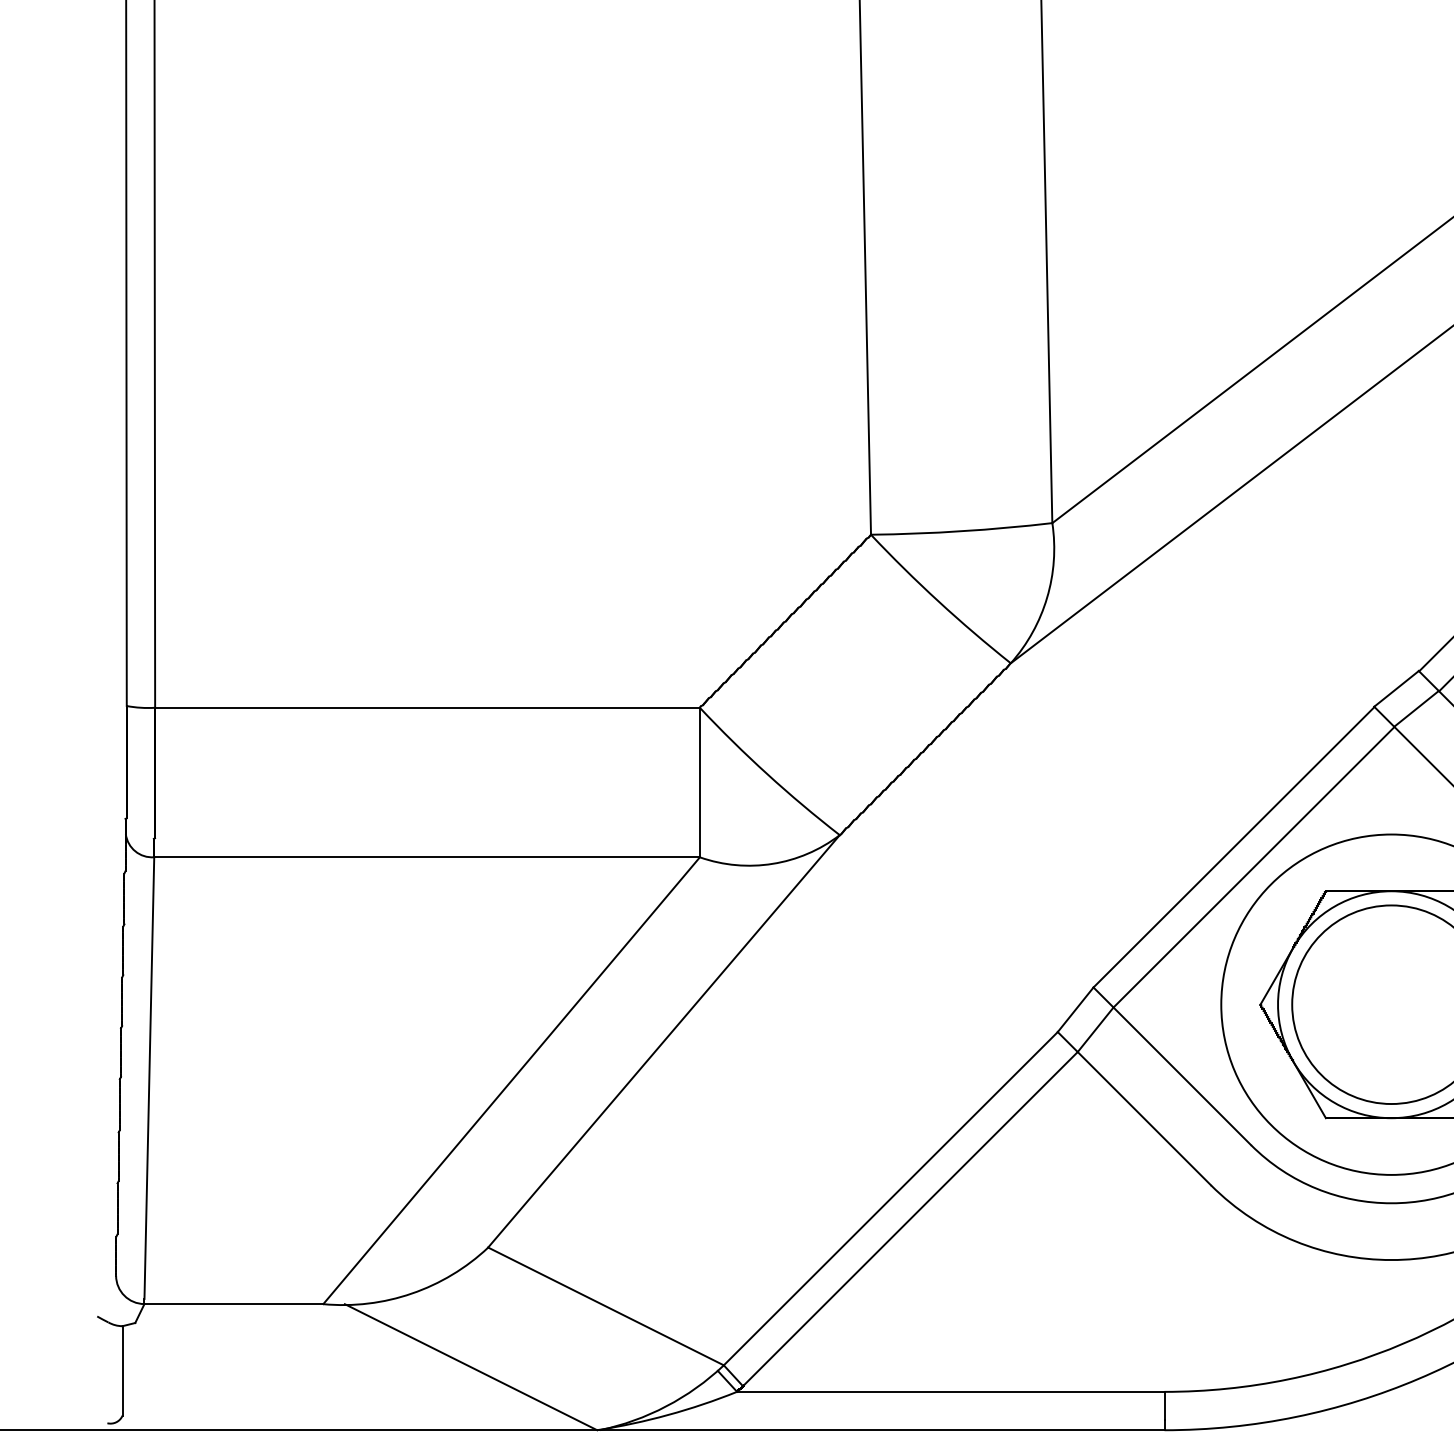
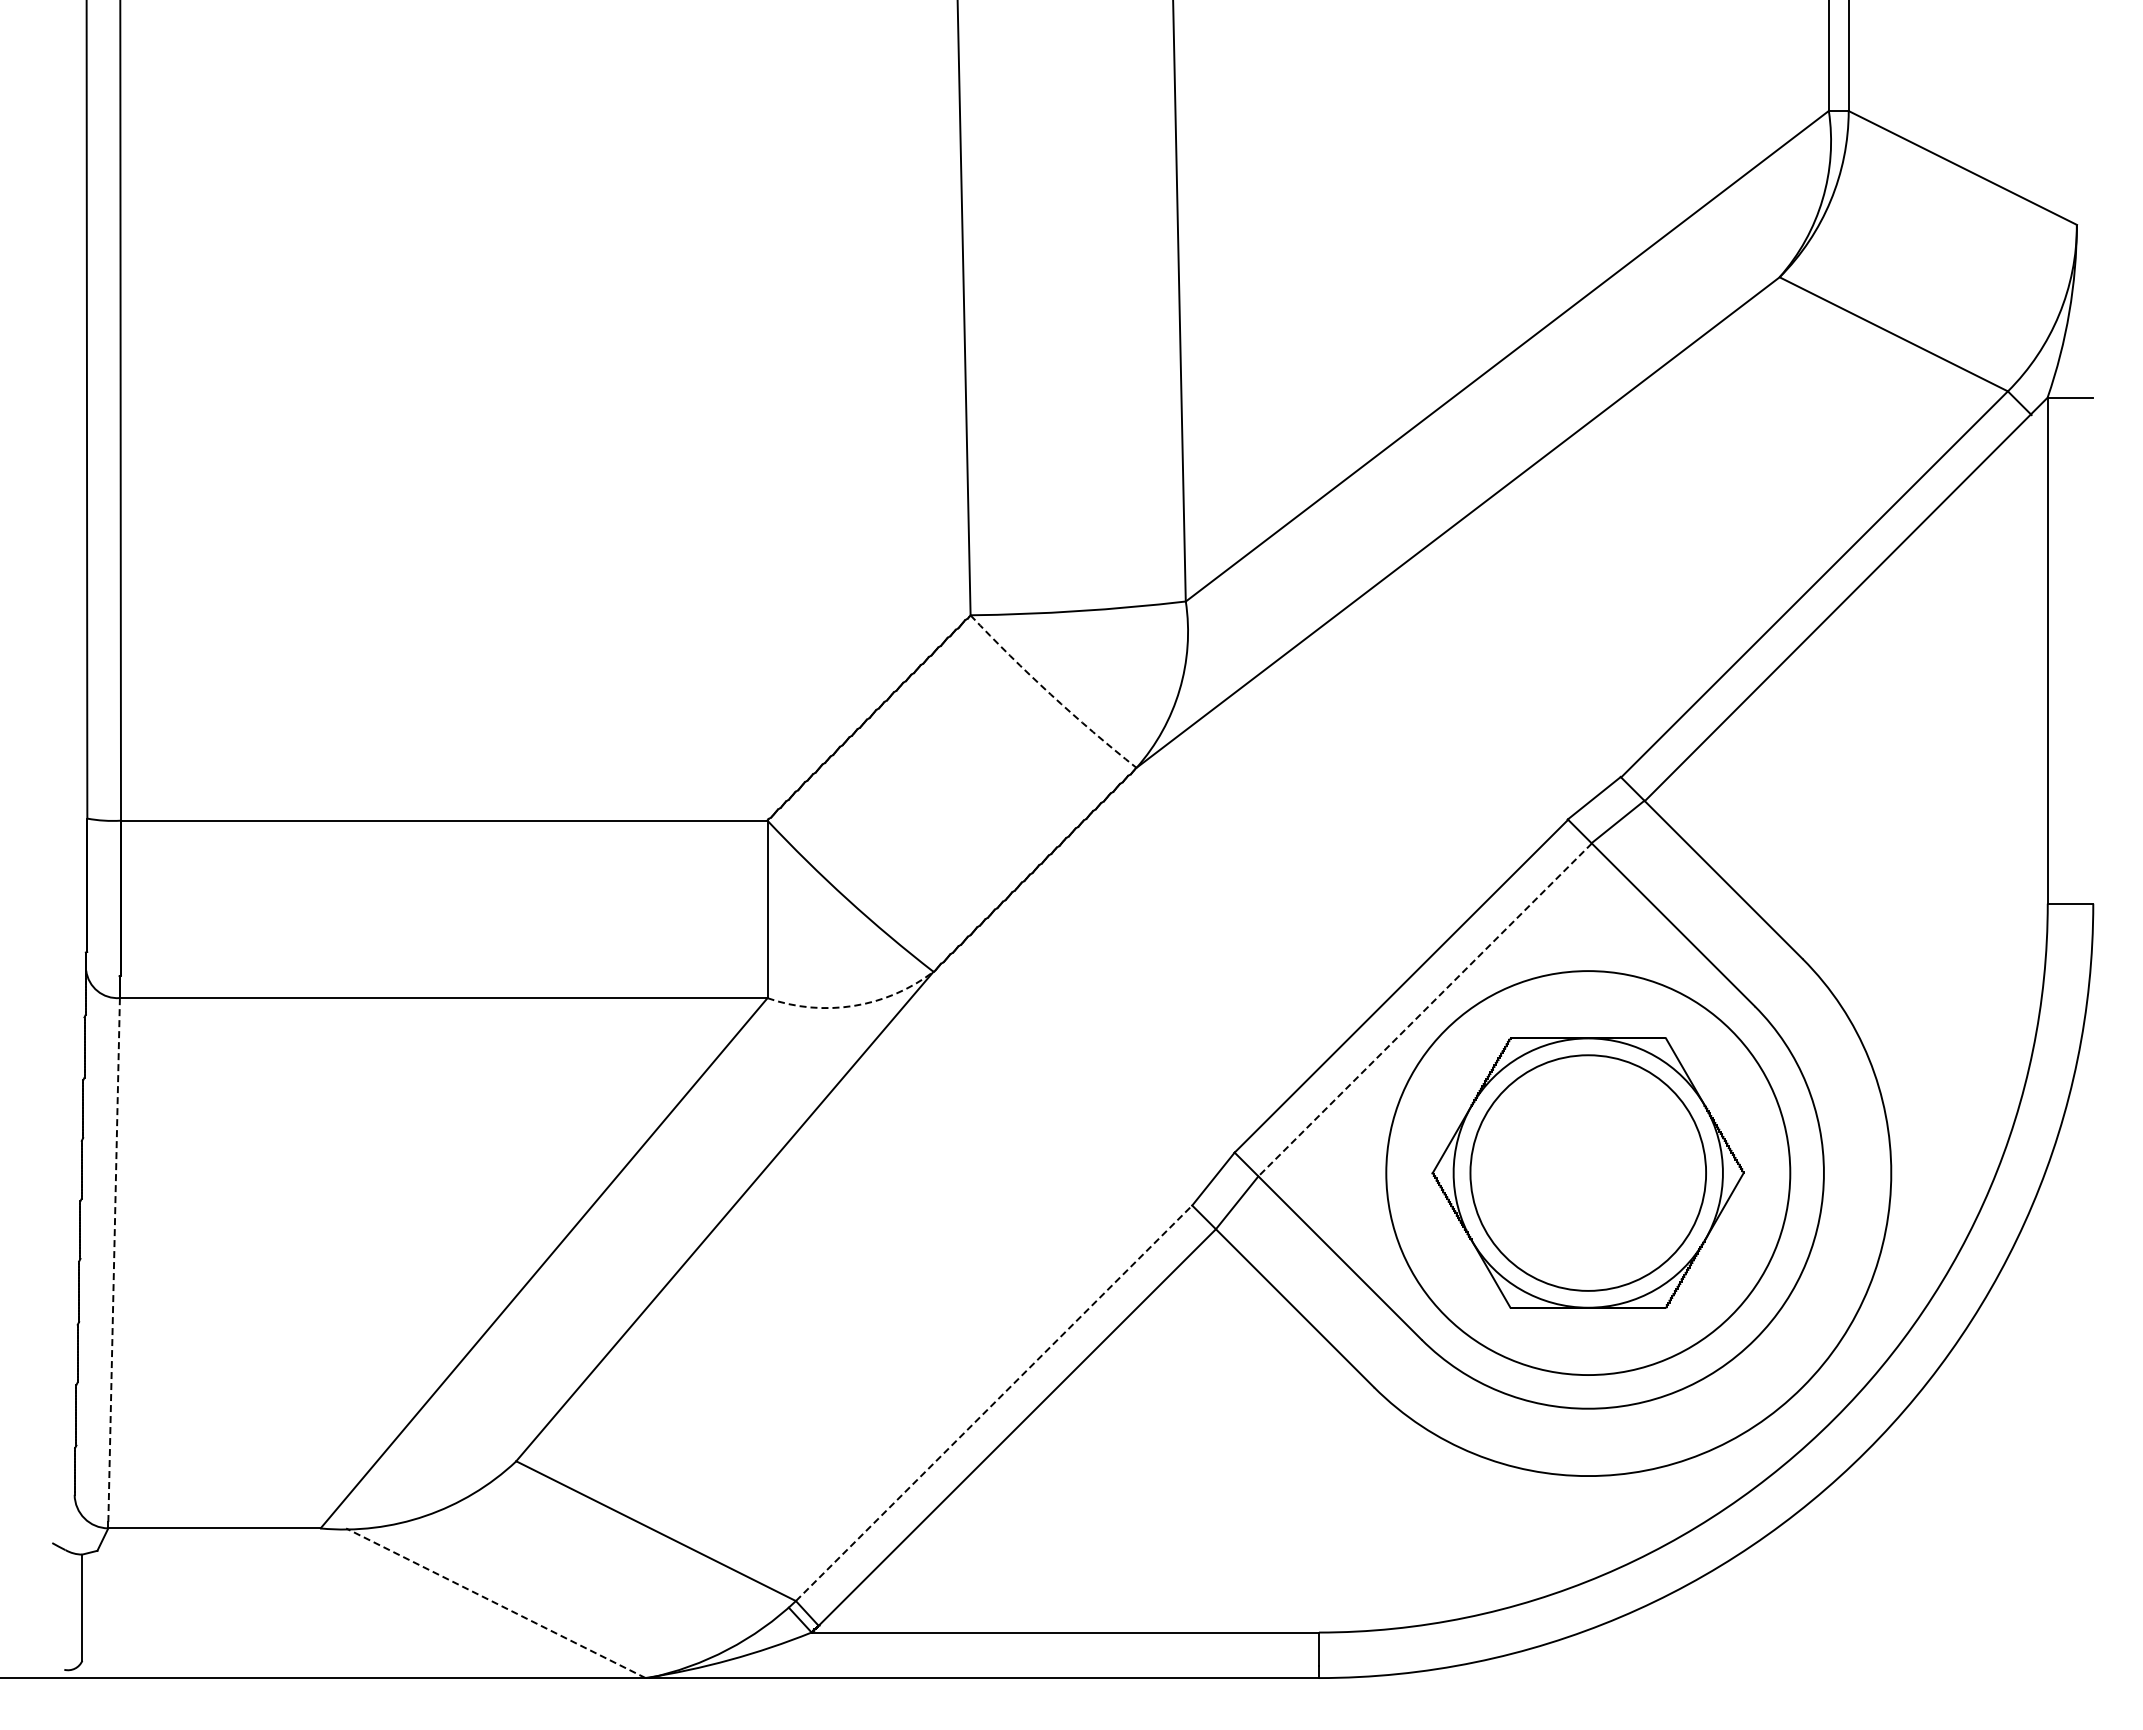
arc: (938, 601) -> (1050, 694), solid -> dashed
arc: (772, 863) -> (853, 1005), solid -> dashed
line: (1254, 866) -> (1425, 1009), solid -> dashed
line: (149, 1078) -> (114, 1260), solid -> dashed
line: (891, 1198) -> (994, 1403), solid -> dashed
line: (470, 1367) -> (495, 1603), solid -> dashed

